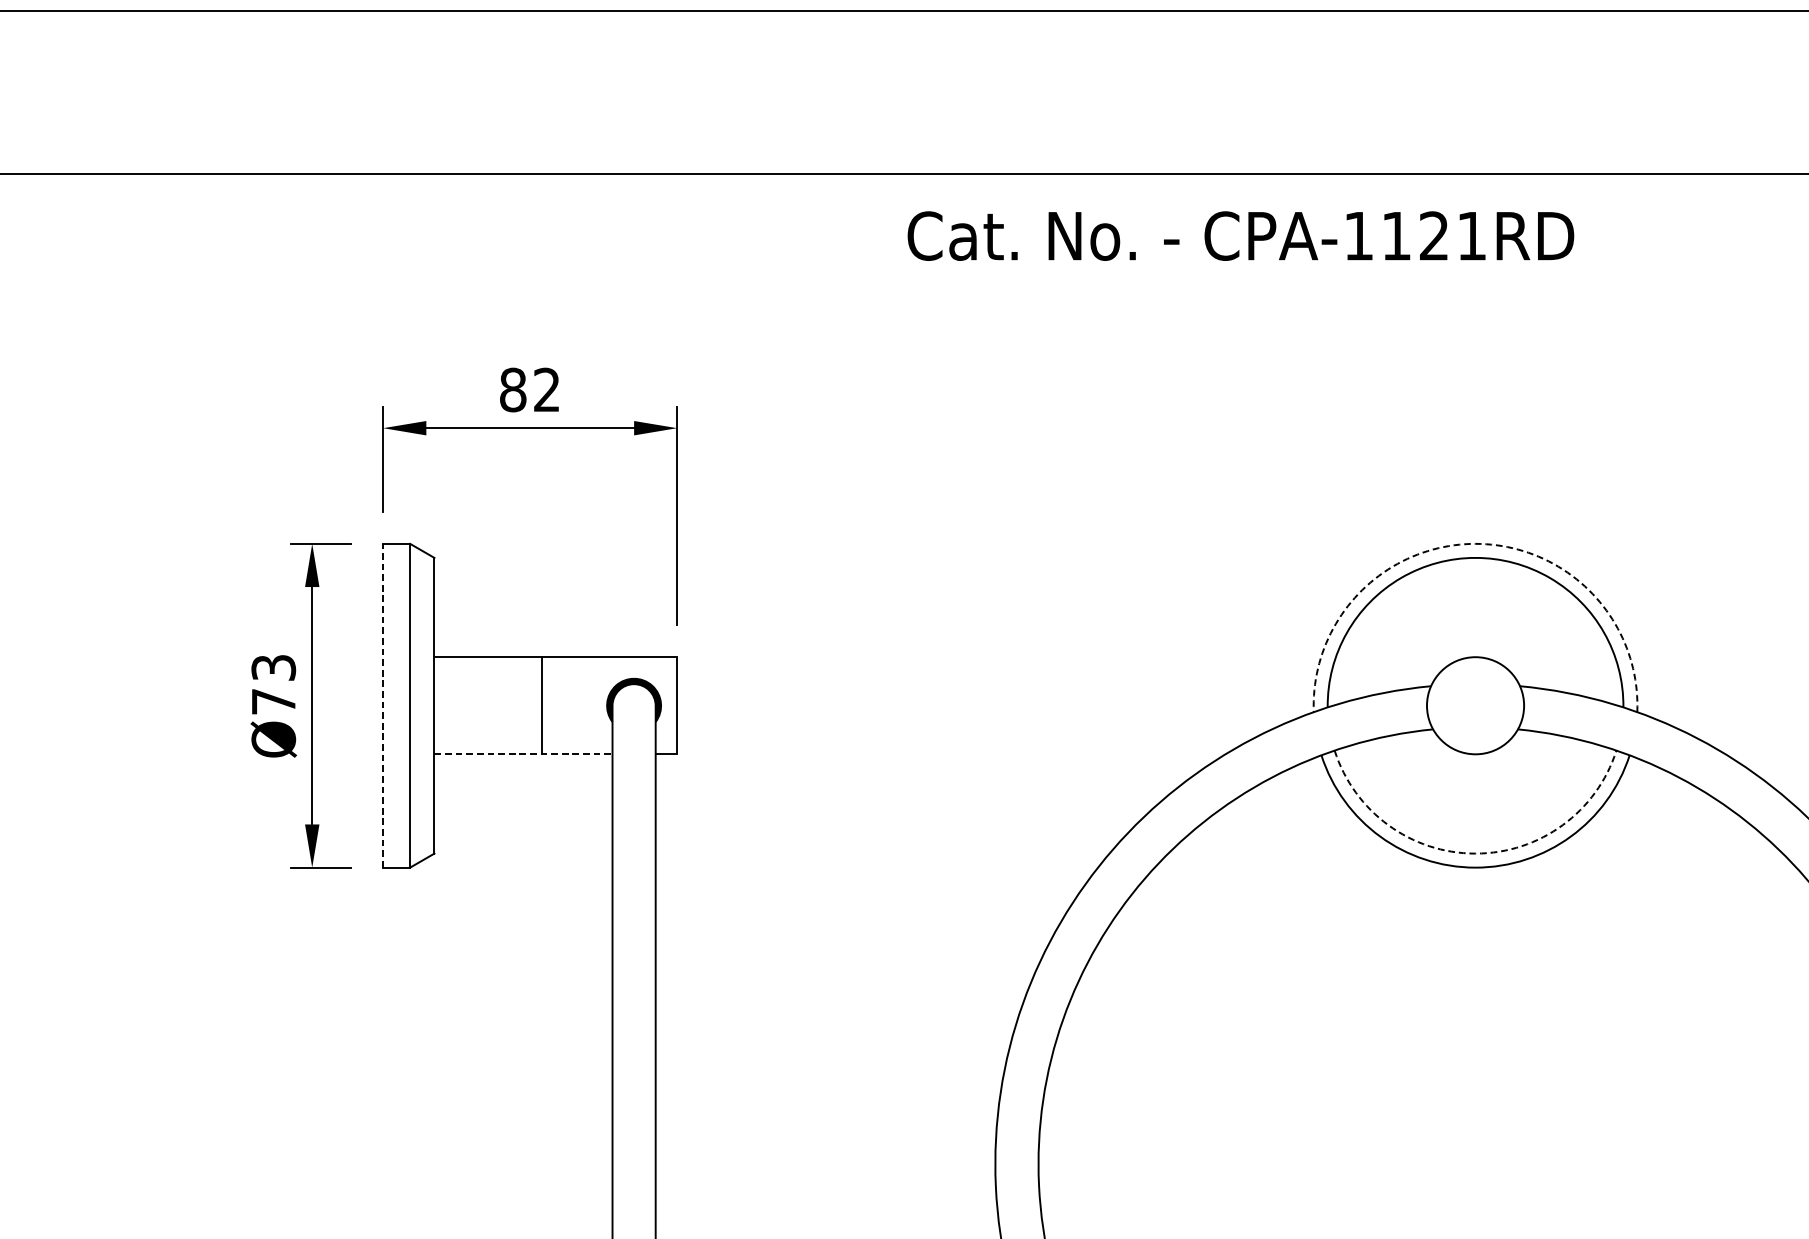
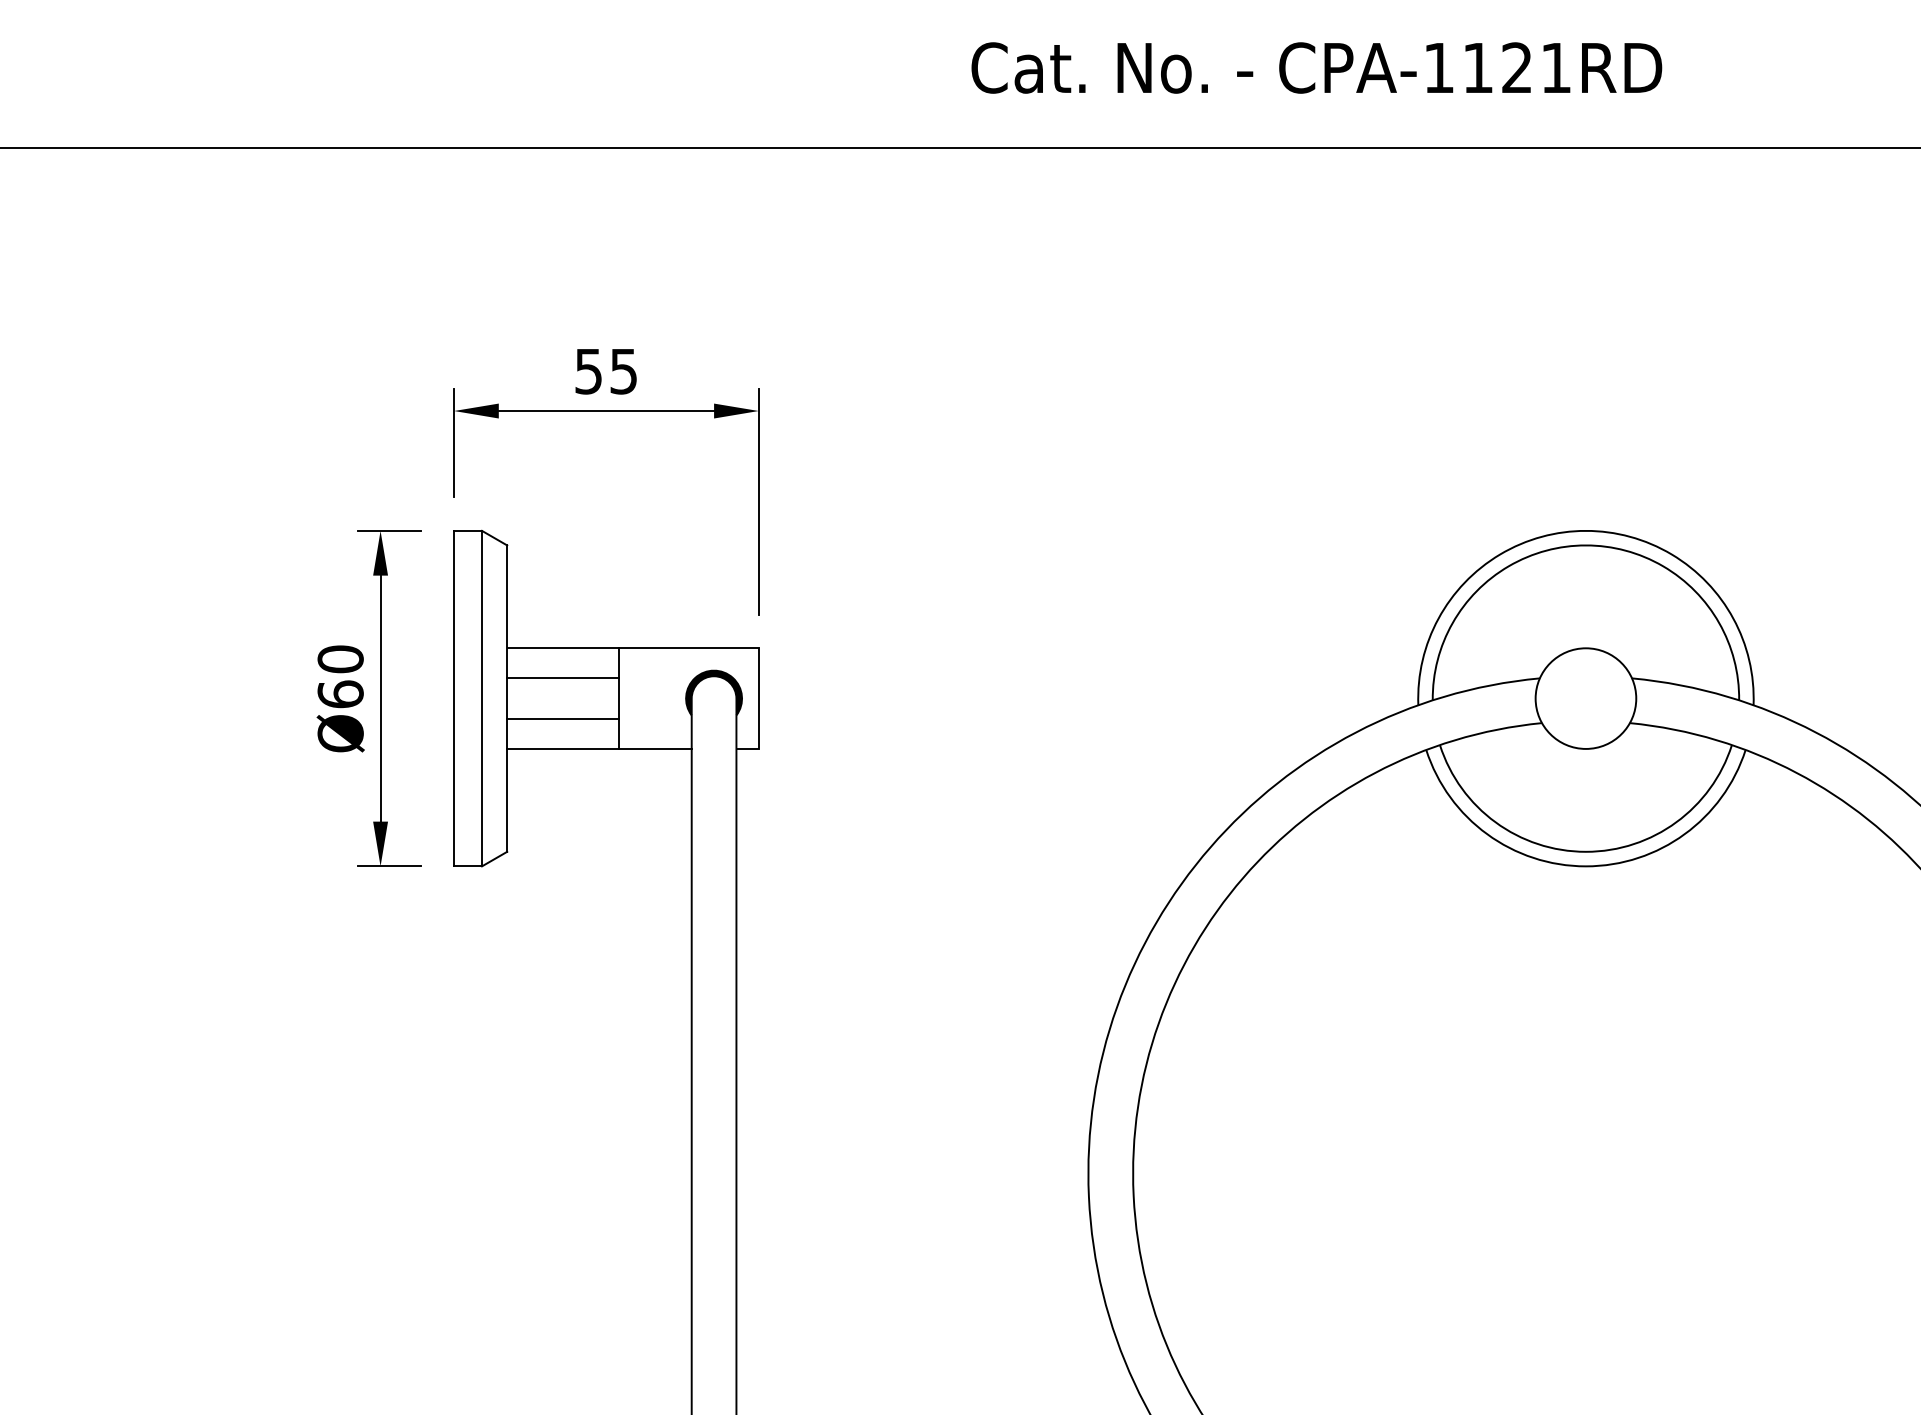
text: (1240, 235) -> (1316, 67), moved
text: (529, 390) -> (605, 371), 82 -> 55
arc: (1475, 543) -> (1585, 530), dashed -> solid
text: (273, 684) -> (340, 676), Ø73 -> Ø60
line: (488, 685) -> (563, 677), added
line: (383, 705) -> (454, 698), dashed -> solid
line: (488, 725) -> (563, 719), added
line: (523, 753) -> (599, 748), dashed -> solid
arc: (1475, 853) -> (1585, 851), dashed -> solid

